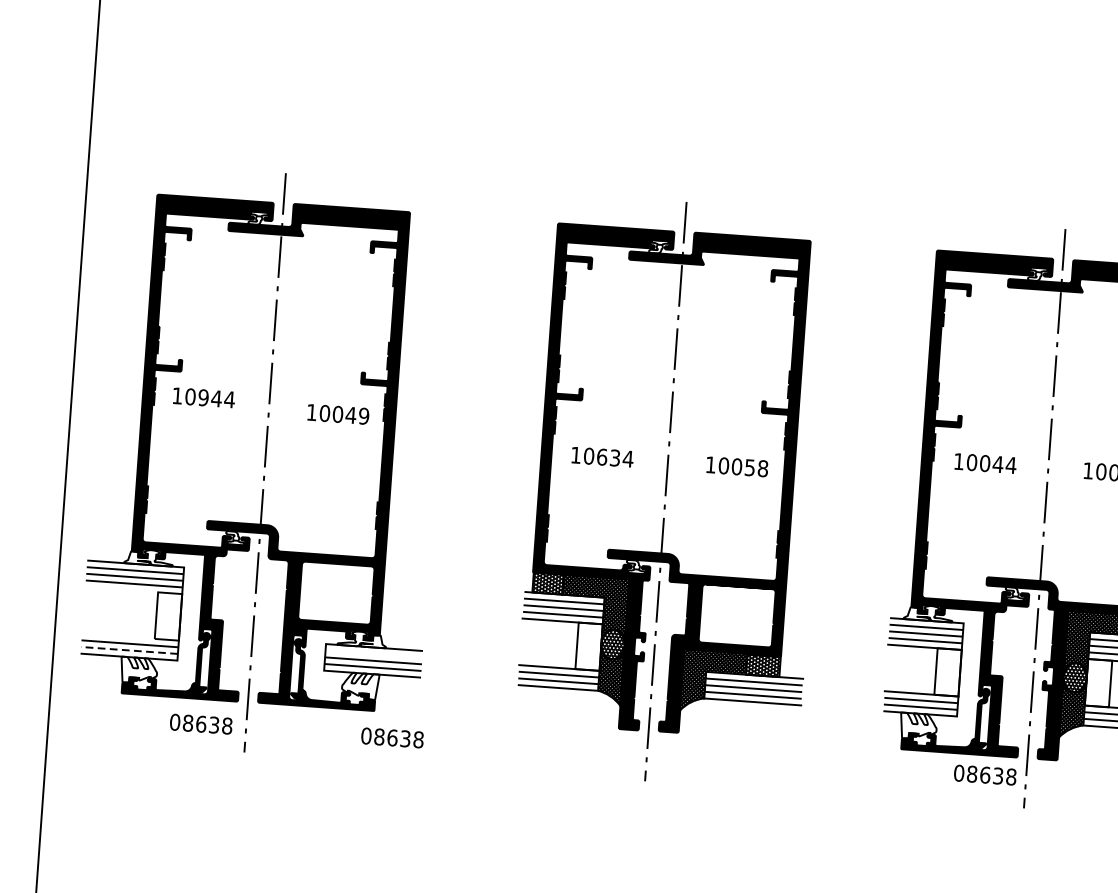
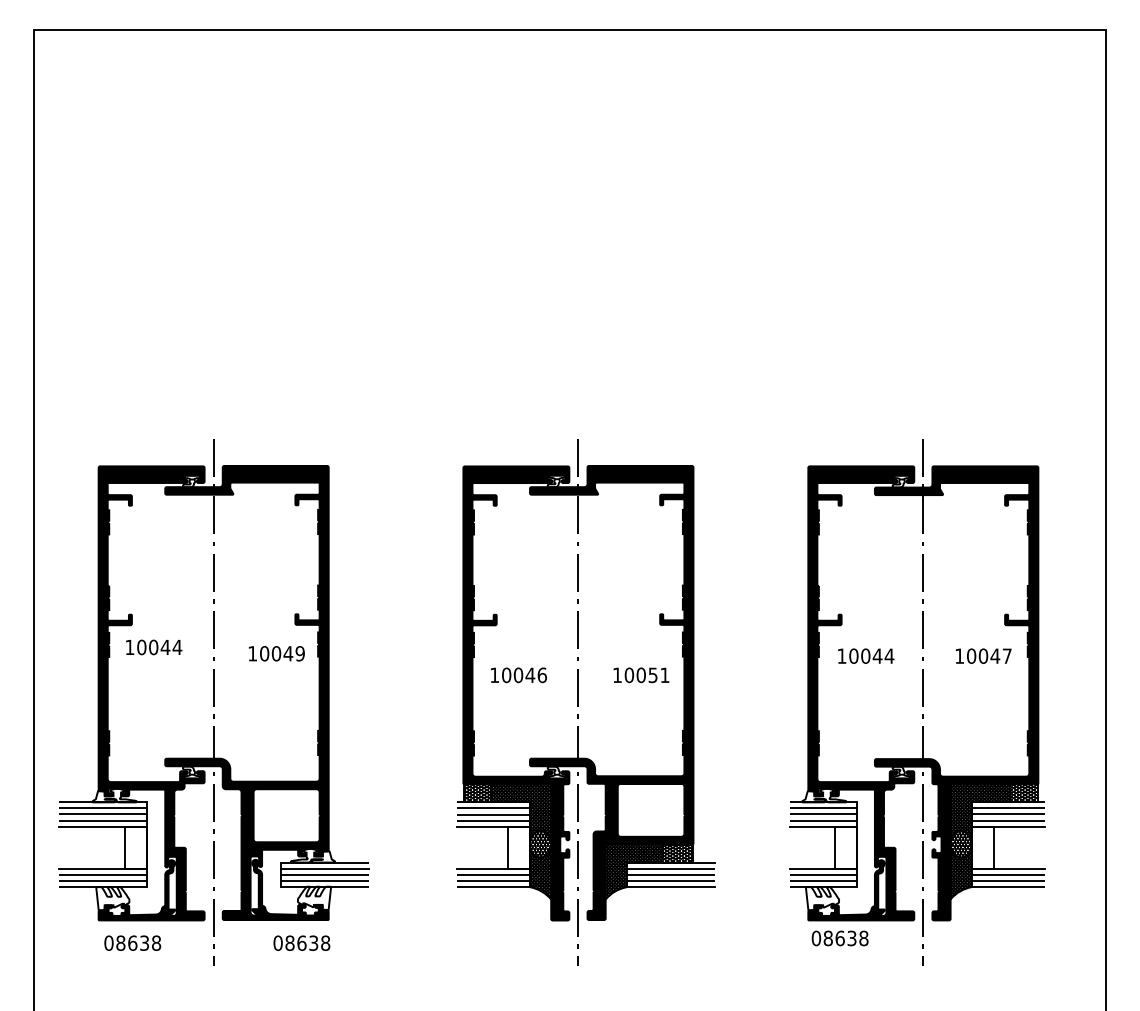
text: (203, 397) -> (153, 647), 10944 -> 10044
text: (615, 458) -> (530, 675), 10634 -> 10046
text: (762, 468) -> (664, 675), 10058 -> 10051
line: (133, 590) -> (102, 826), added
line: (129, 636) -> (102, 868), added
line: (128, 650) -> (102, 881), dashed -> solid
line: (373, 654) -> (324, 868), added
text: (201, 723) -> (132, 942), moved
text: (392, 737) -> (301, 942), moved
text: (984, 775) -> (839, 938), moved

